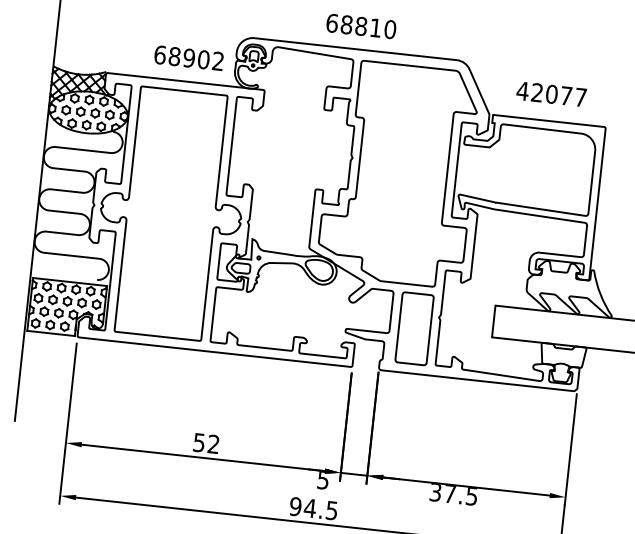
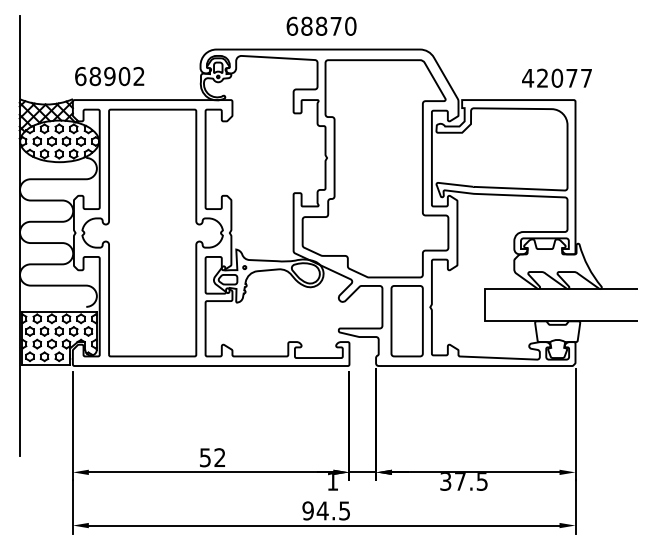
text: (375, 28) -> (335, 26), 68810 -> 68870
text: (188, 58) -> (109, 76), moved
text: (551, 93) -> (556, 77), moved
text: (322, 481) -> (332, 482), 5 -> 1

